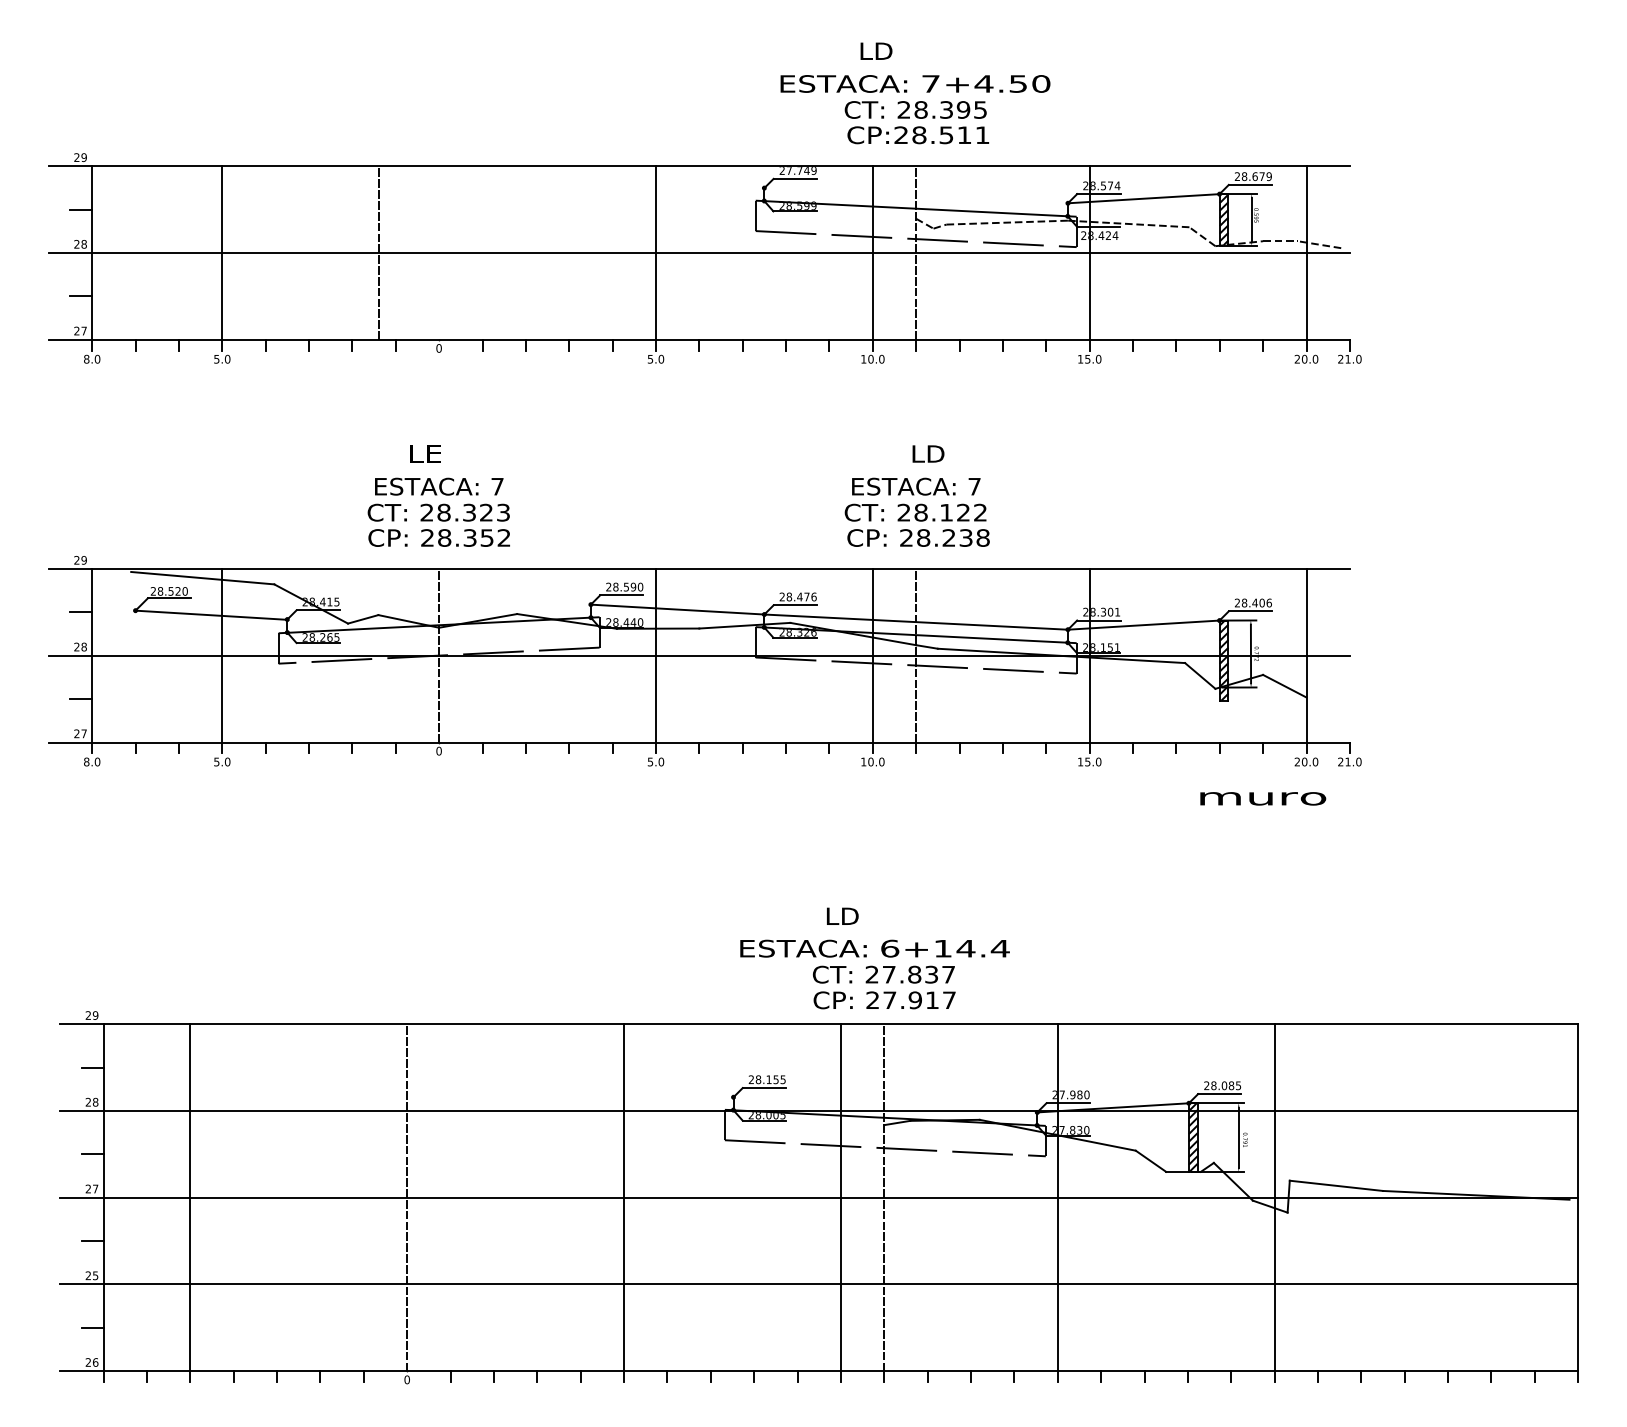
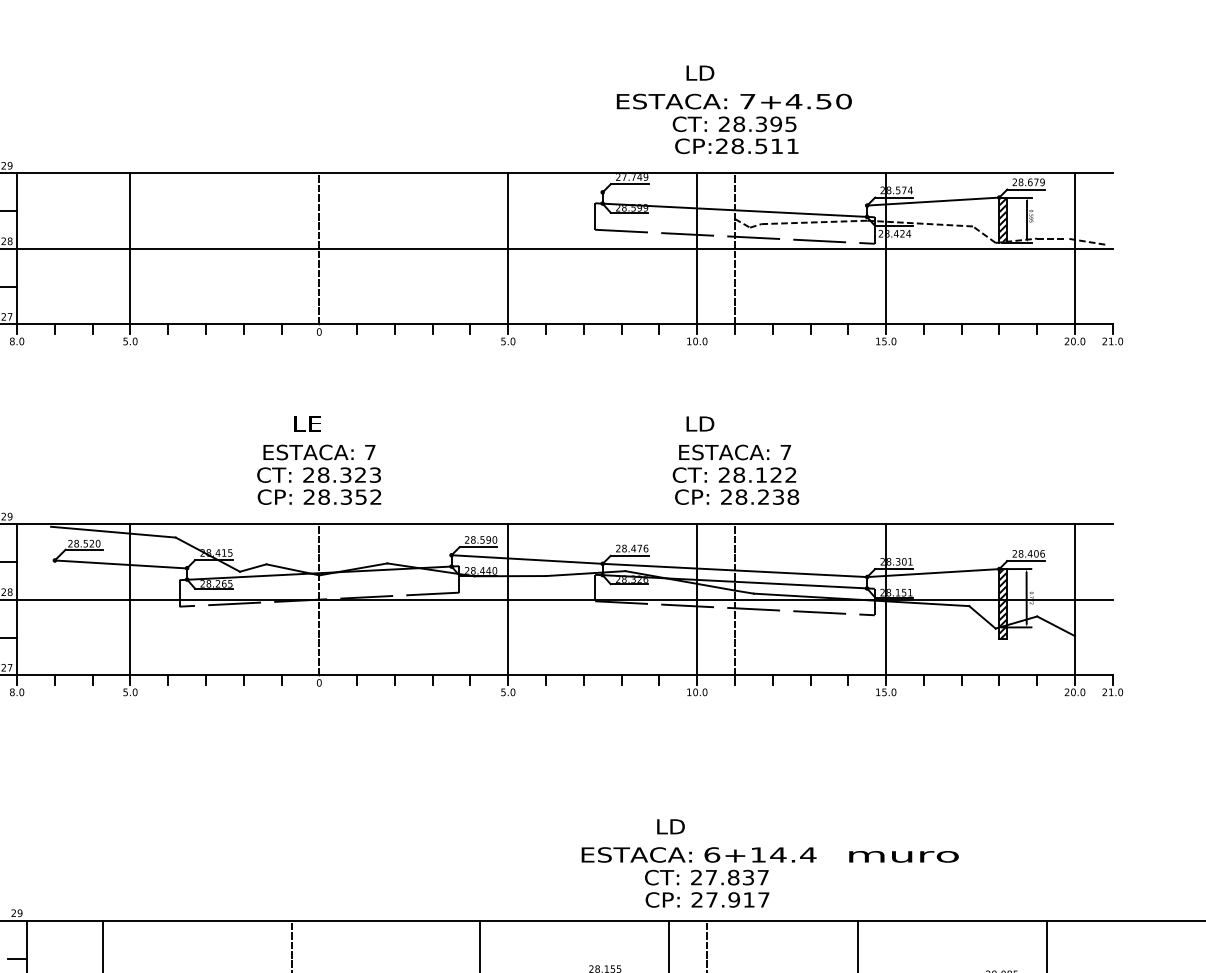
line: (379, 252) -> (319, 248), moved
text: (928, 453) -> (700, 423), moved
text: (1263, 798) -> (904, 856), moved

